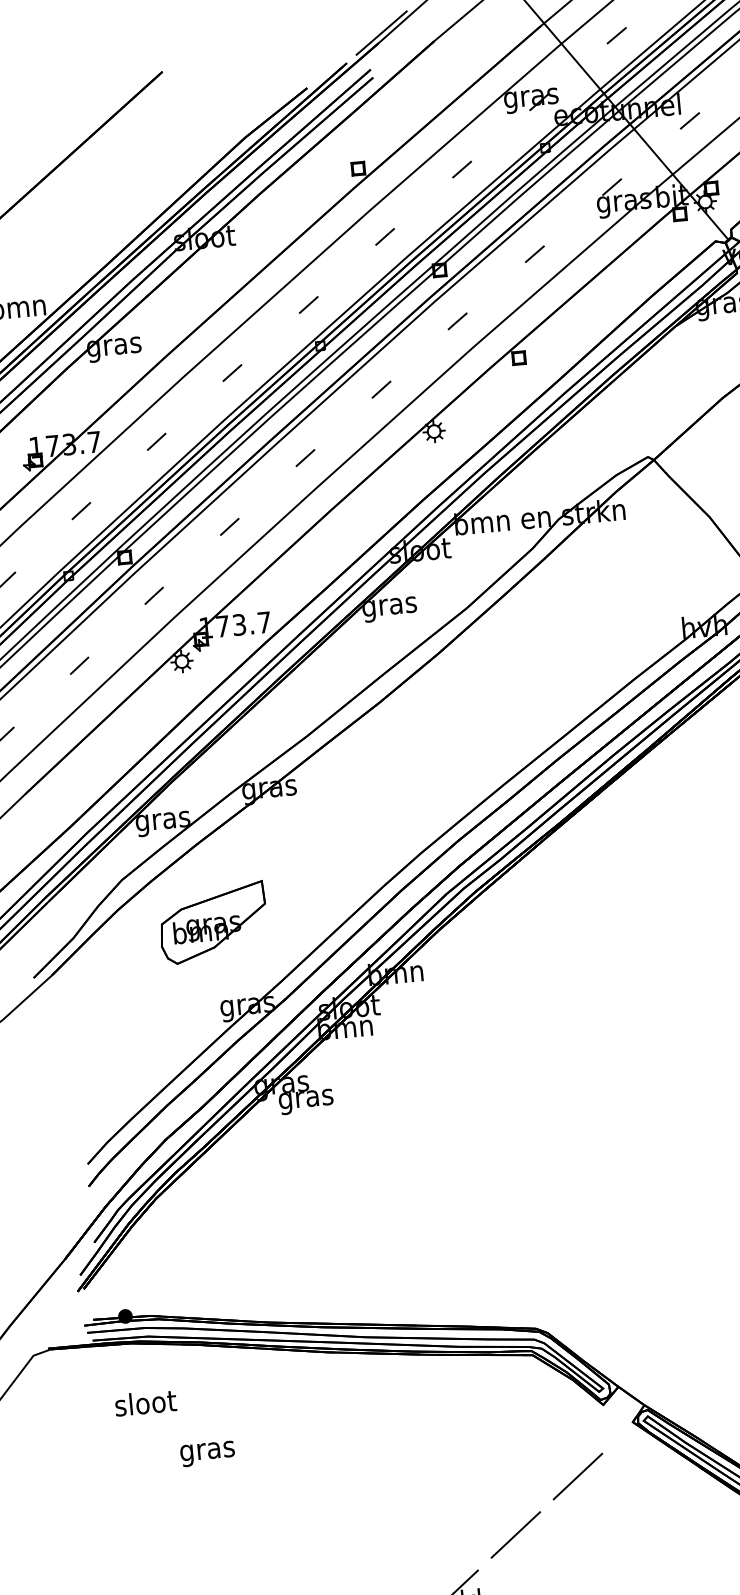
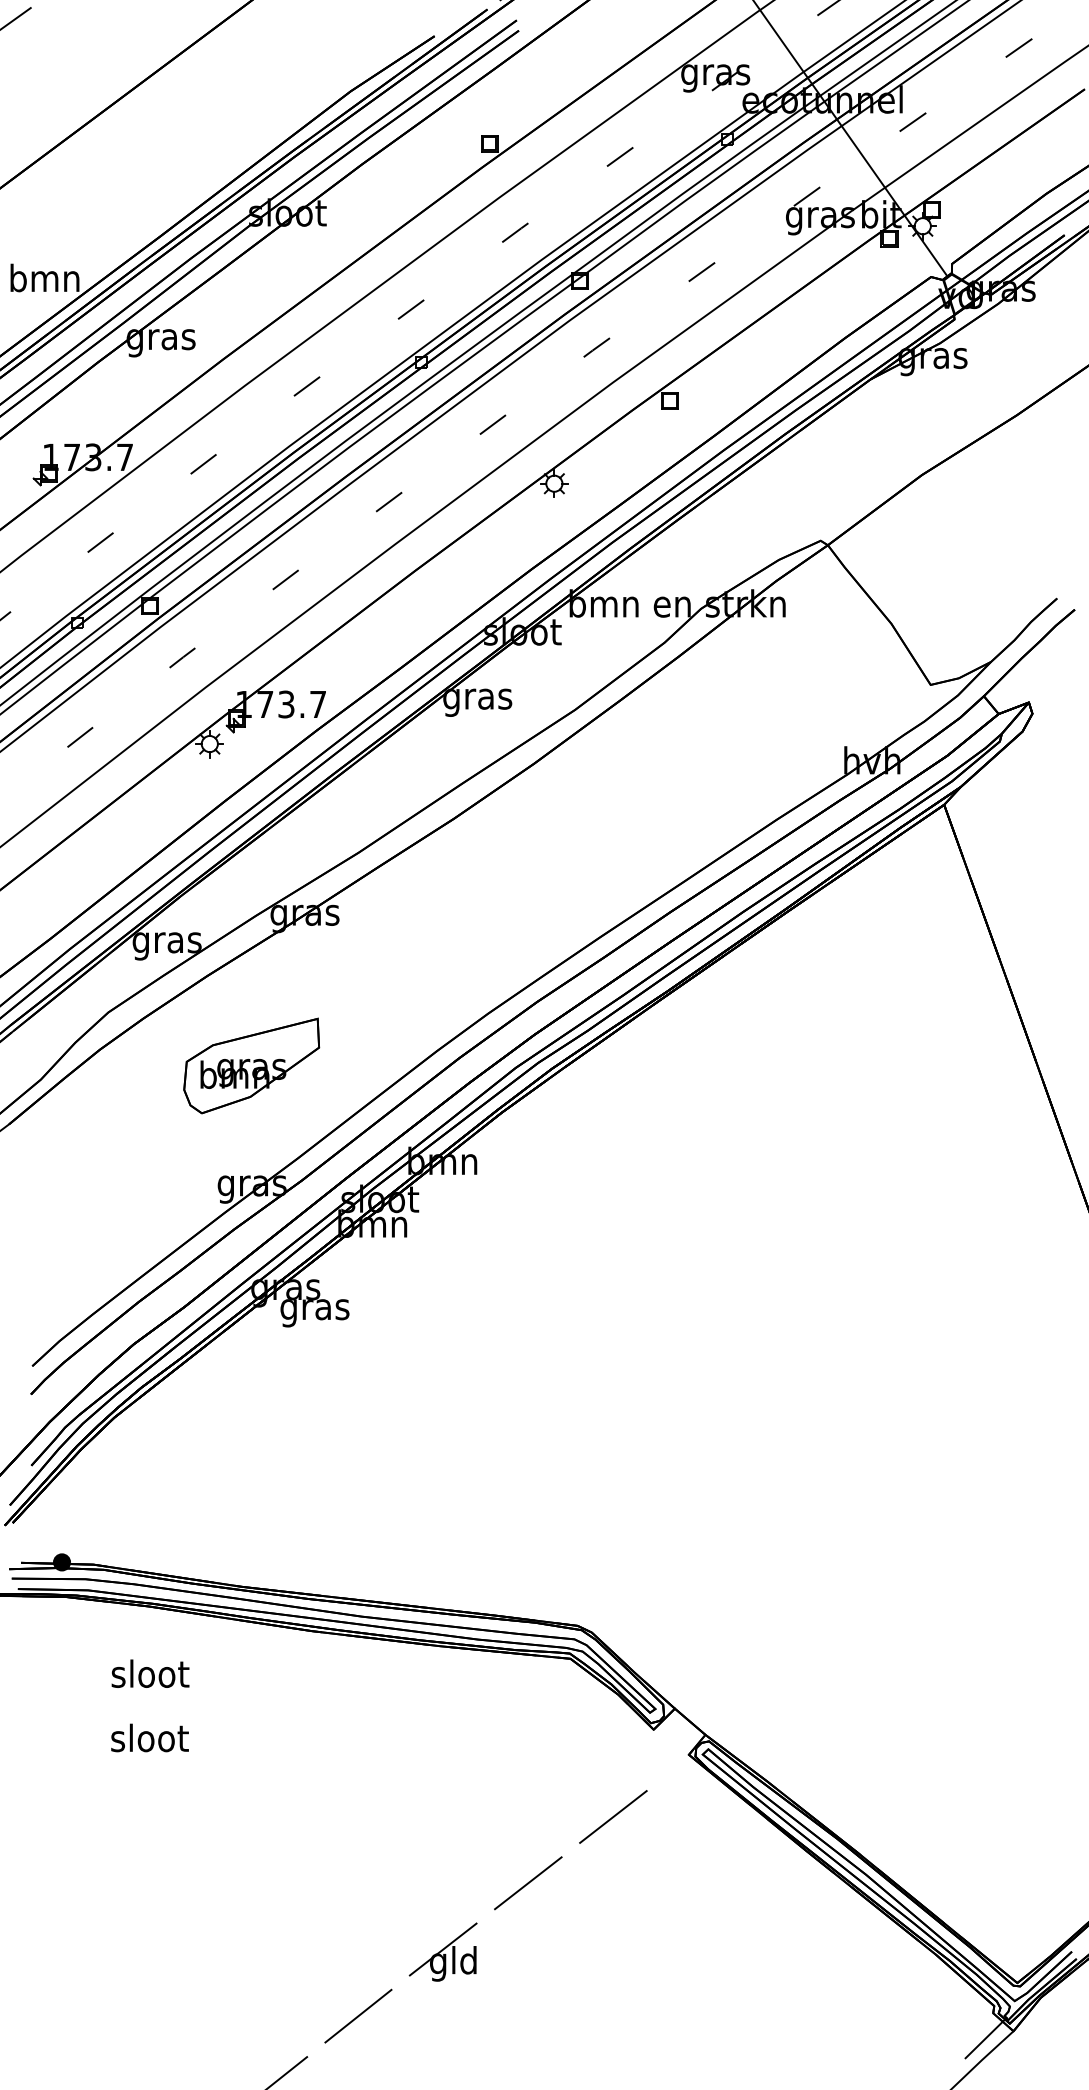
part: (213, 922) -> (251, 1065), moved
text: (145, 1402) -> (150, 1673), moved
text: (207, 1451) -> (149, 1741), gras -> sloot

